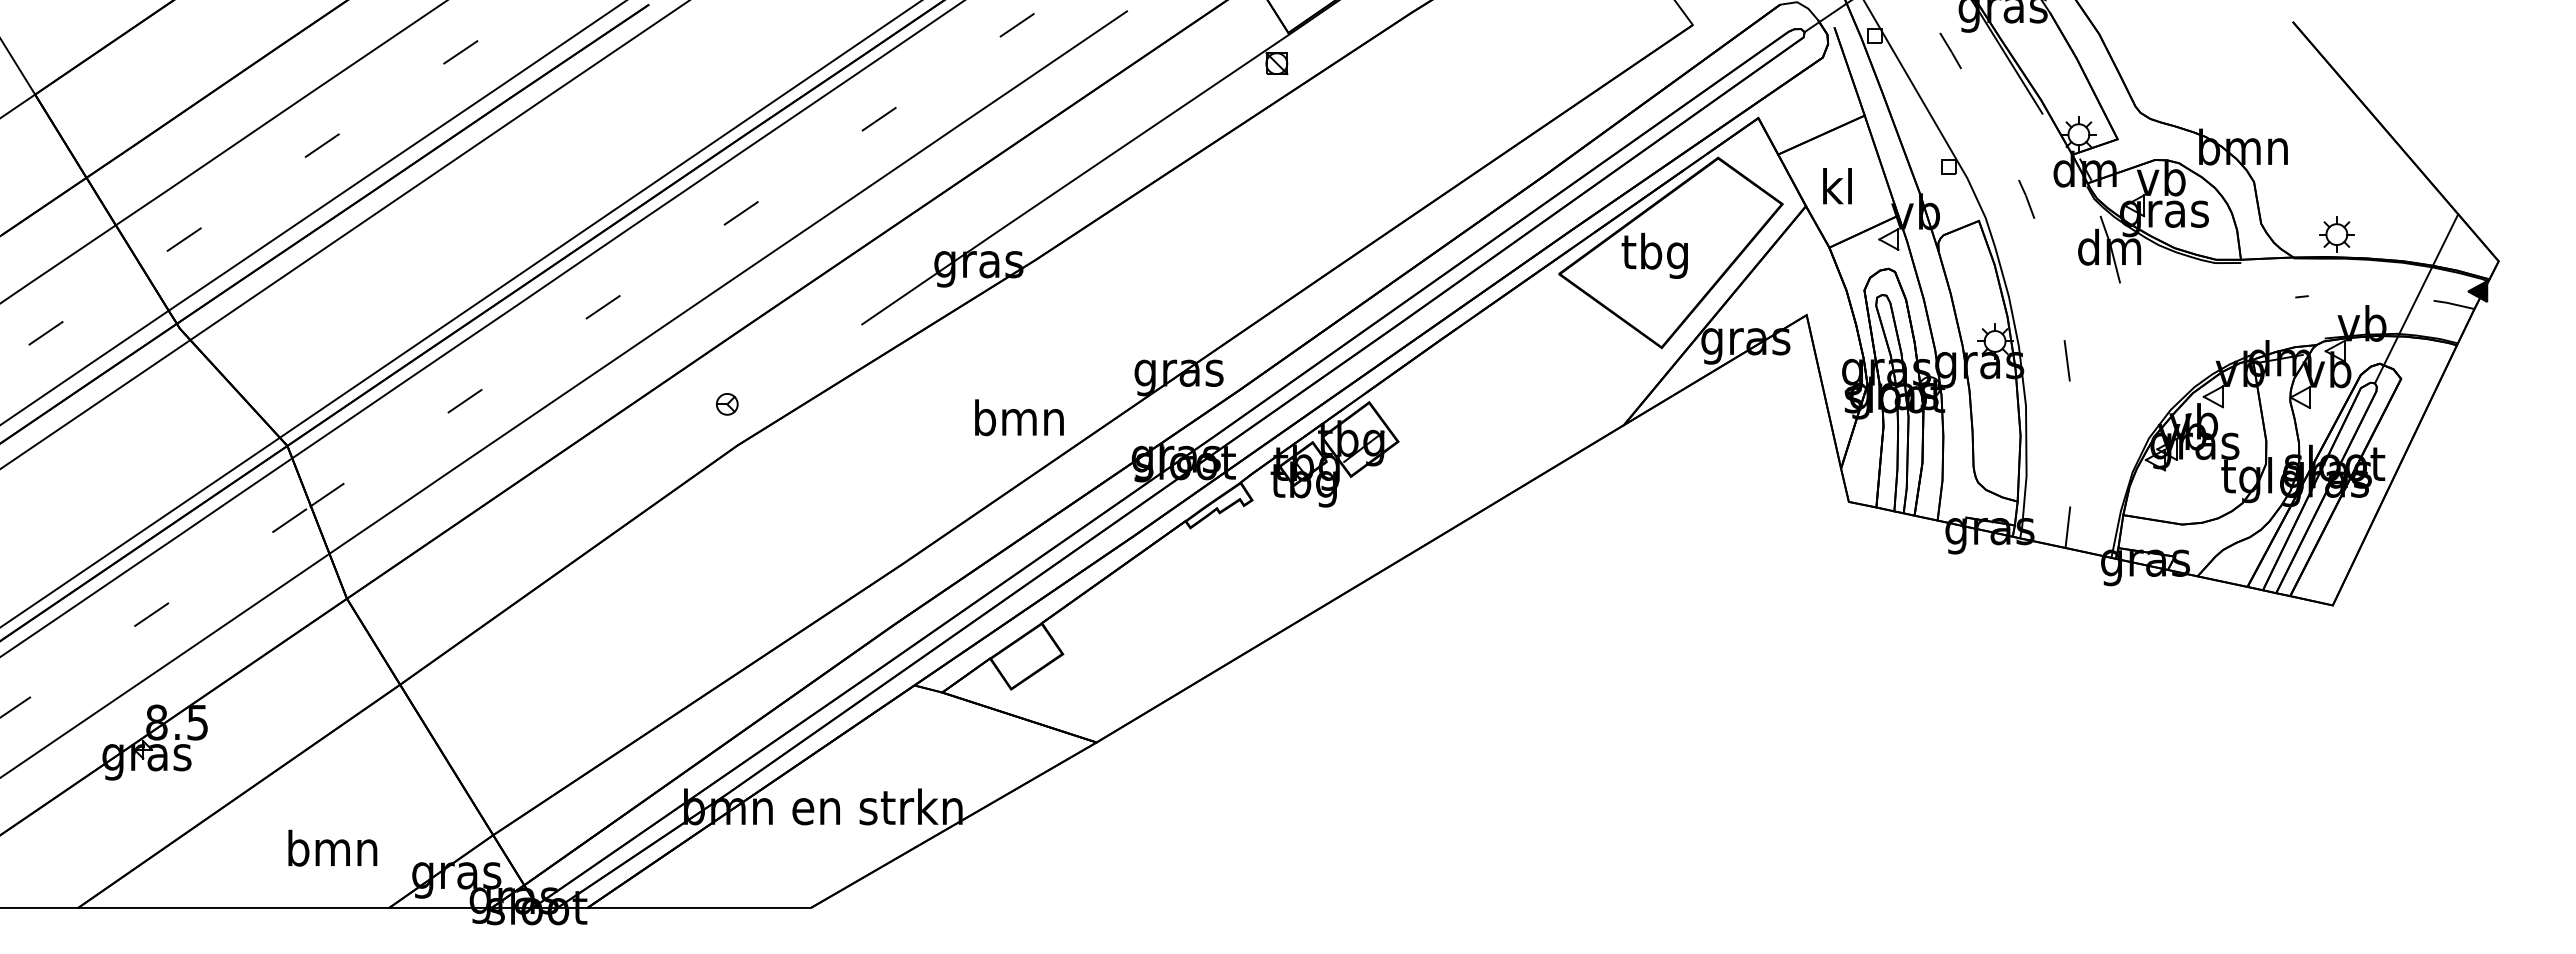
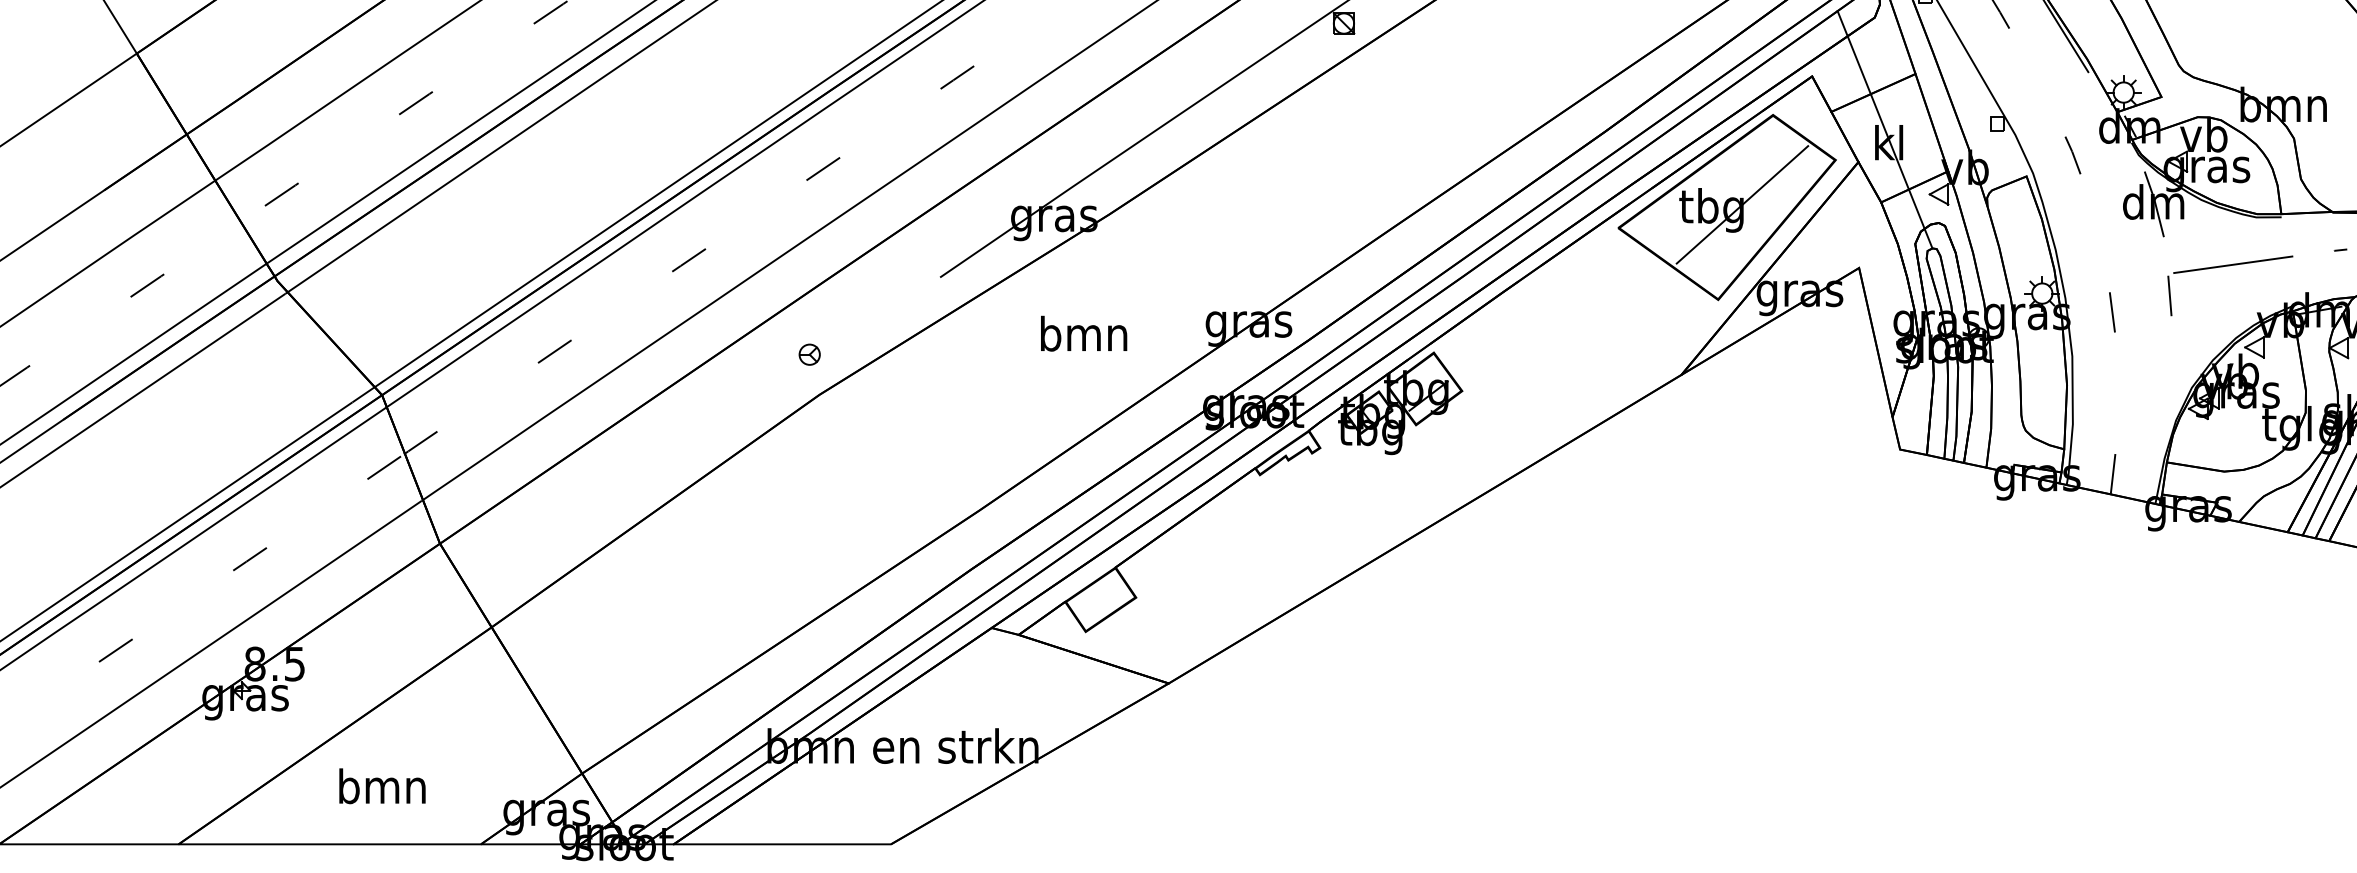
line: (1833, 172) -> (1885, 129), added
line: (1686, 249) -> (1742, 204), added
part: (2188, 313) -> (2230, 266), added
text: (1019, 417) -> (1084, 333), moved
text: (332, 847) -> (382, 785), moved

